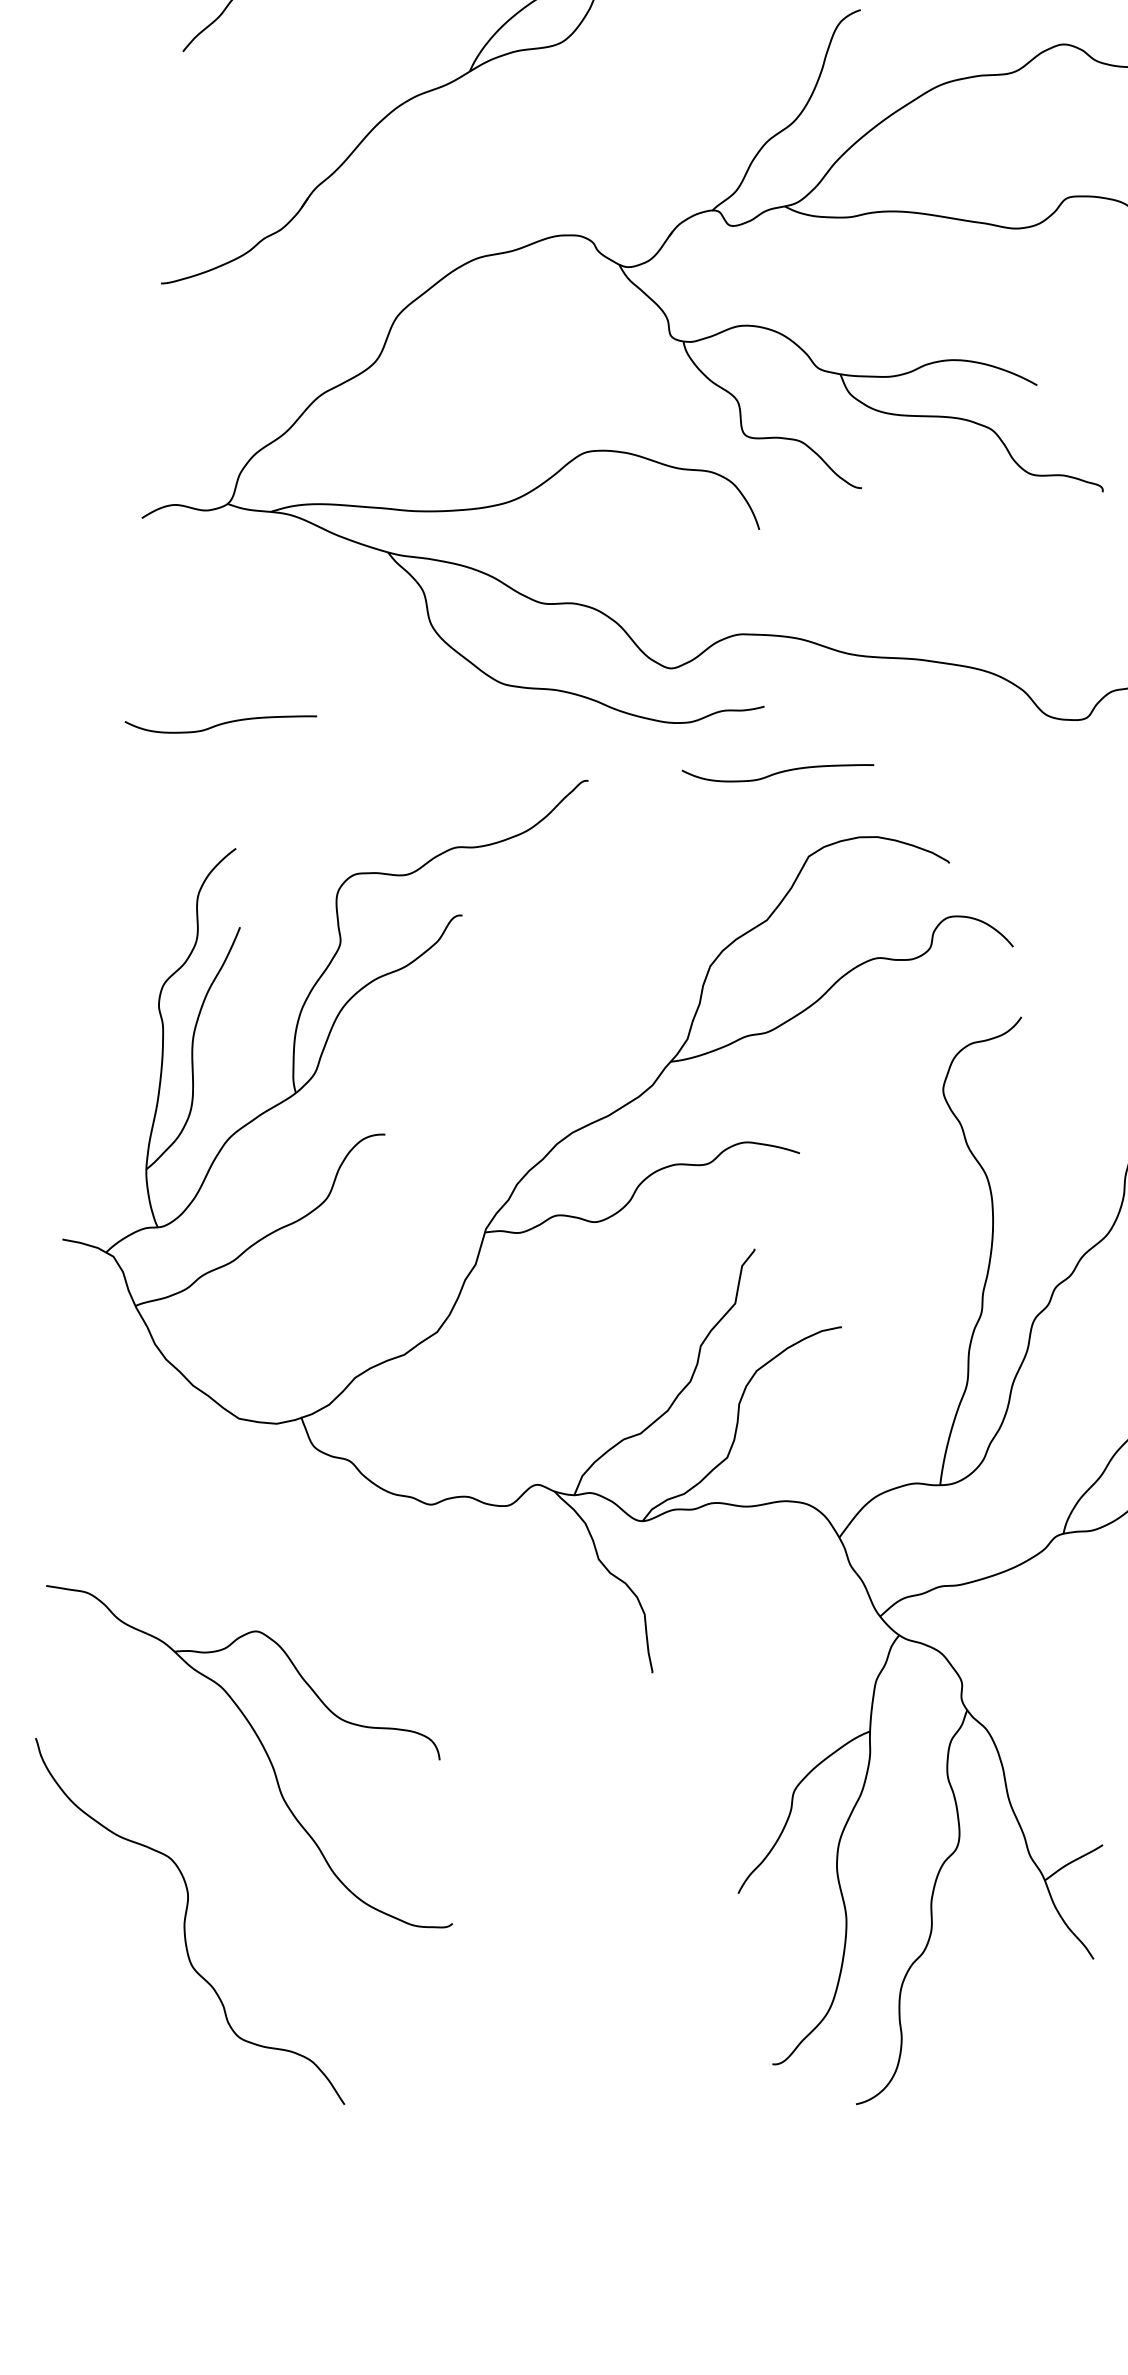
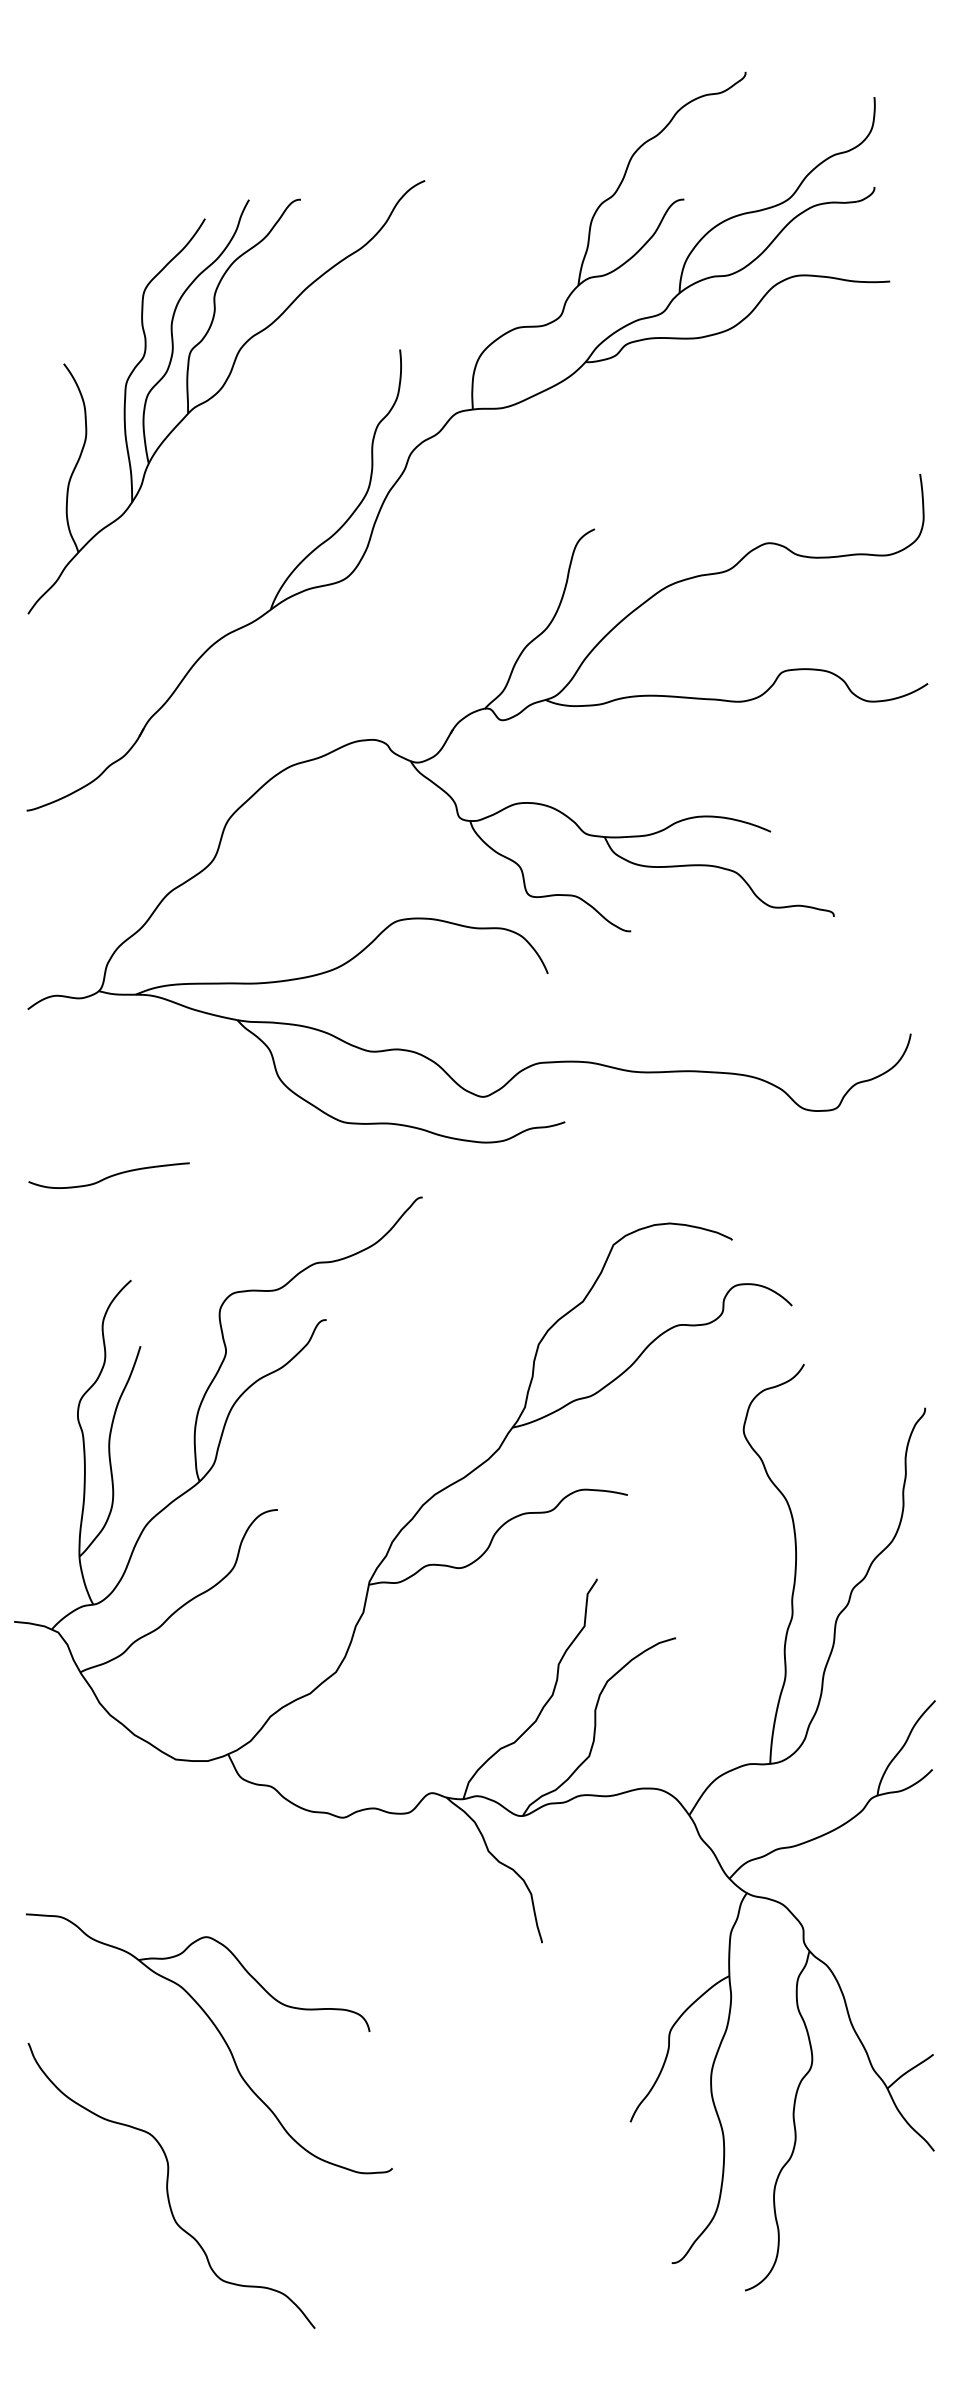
curve: (778, 771) -> (581, 1175), removed

